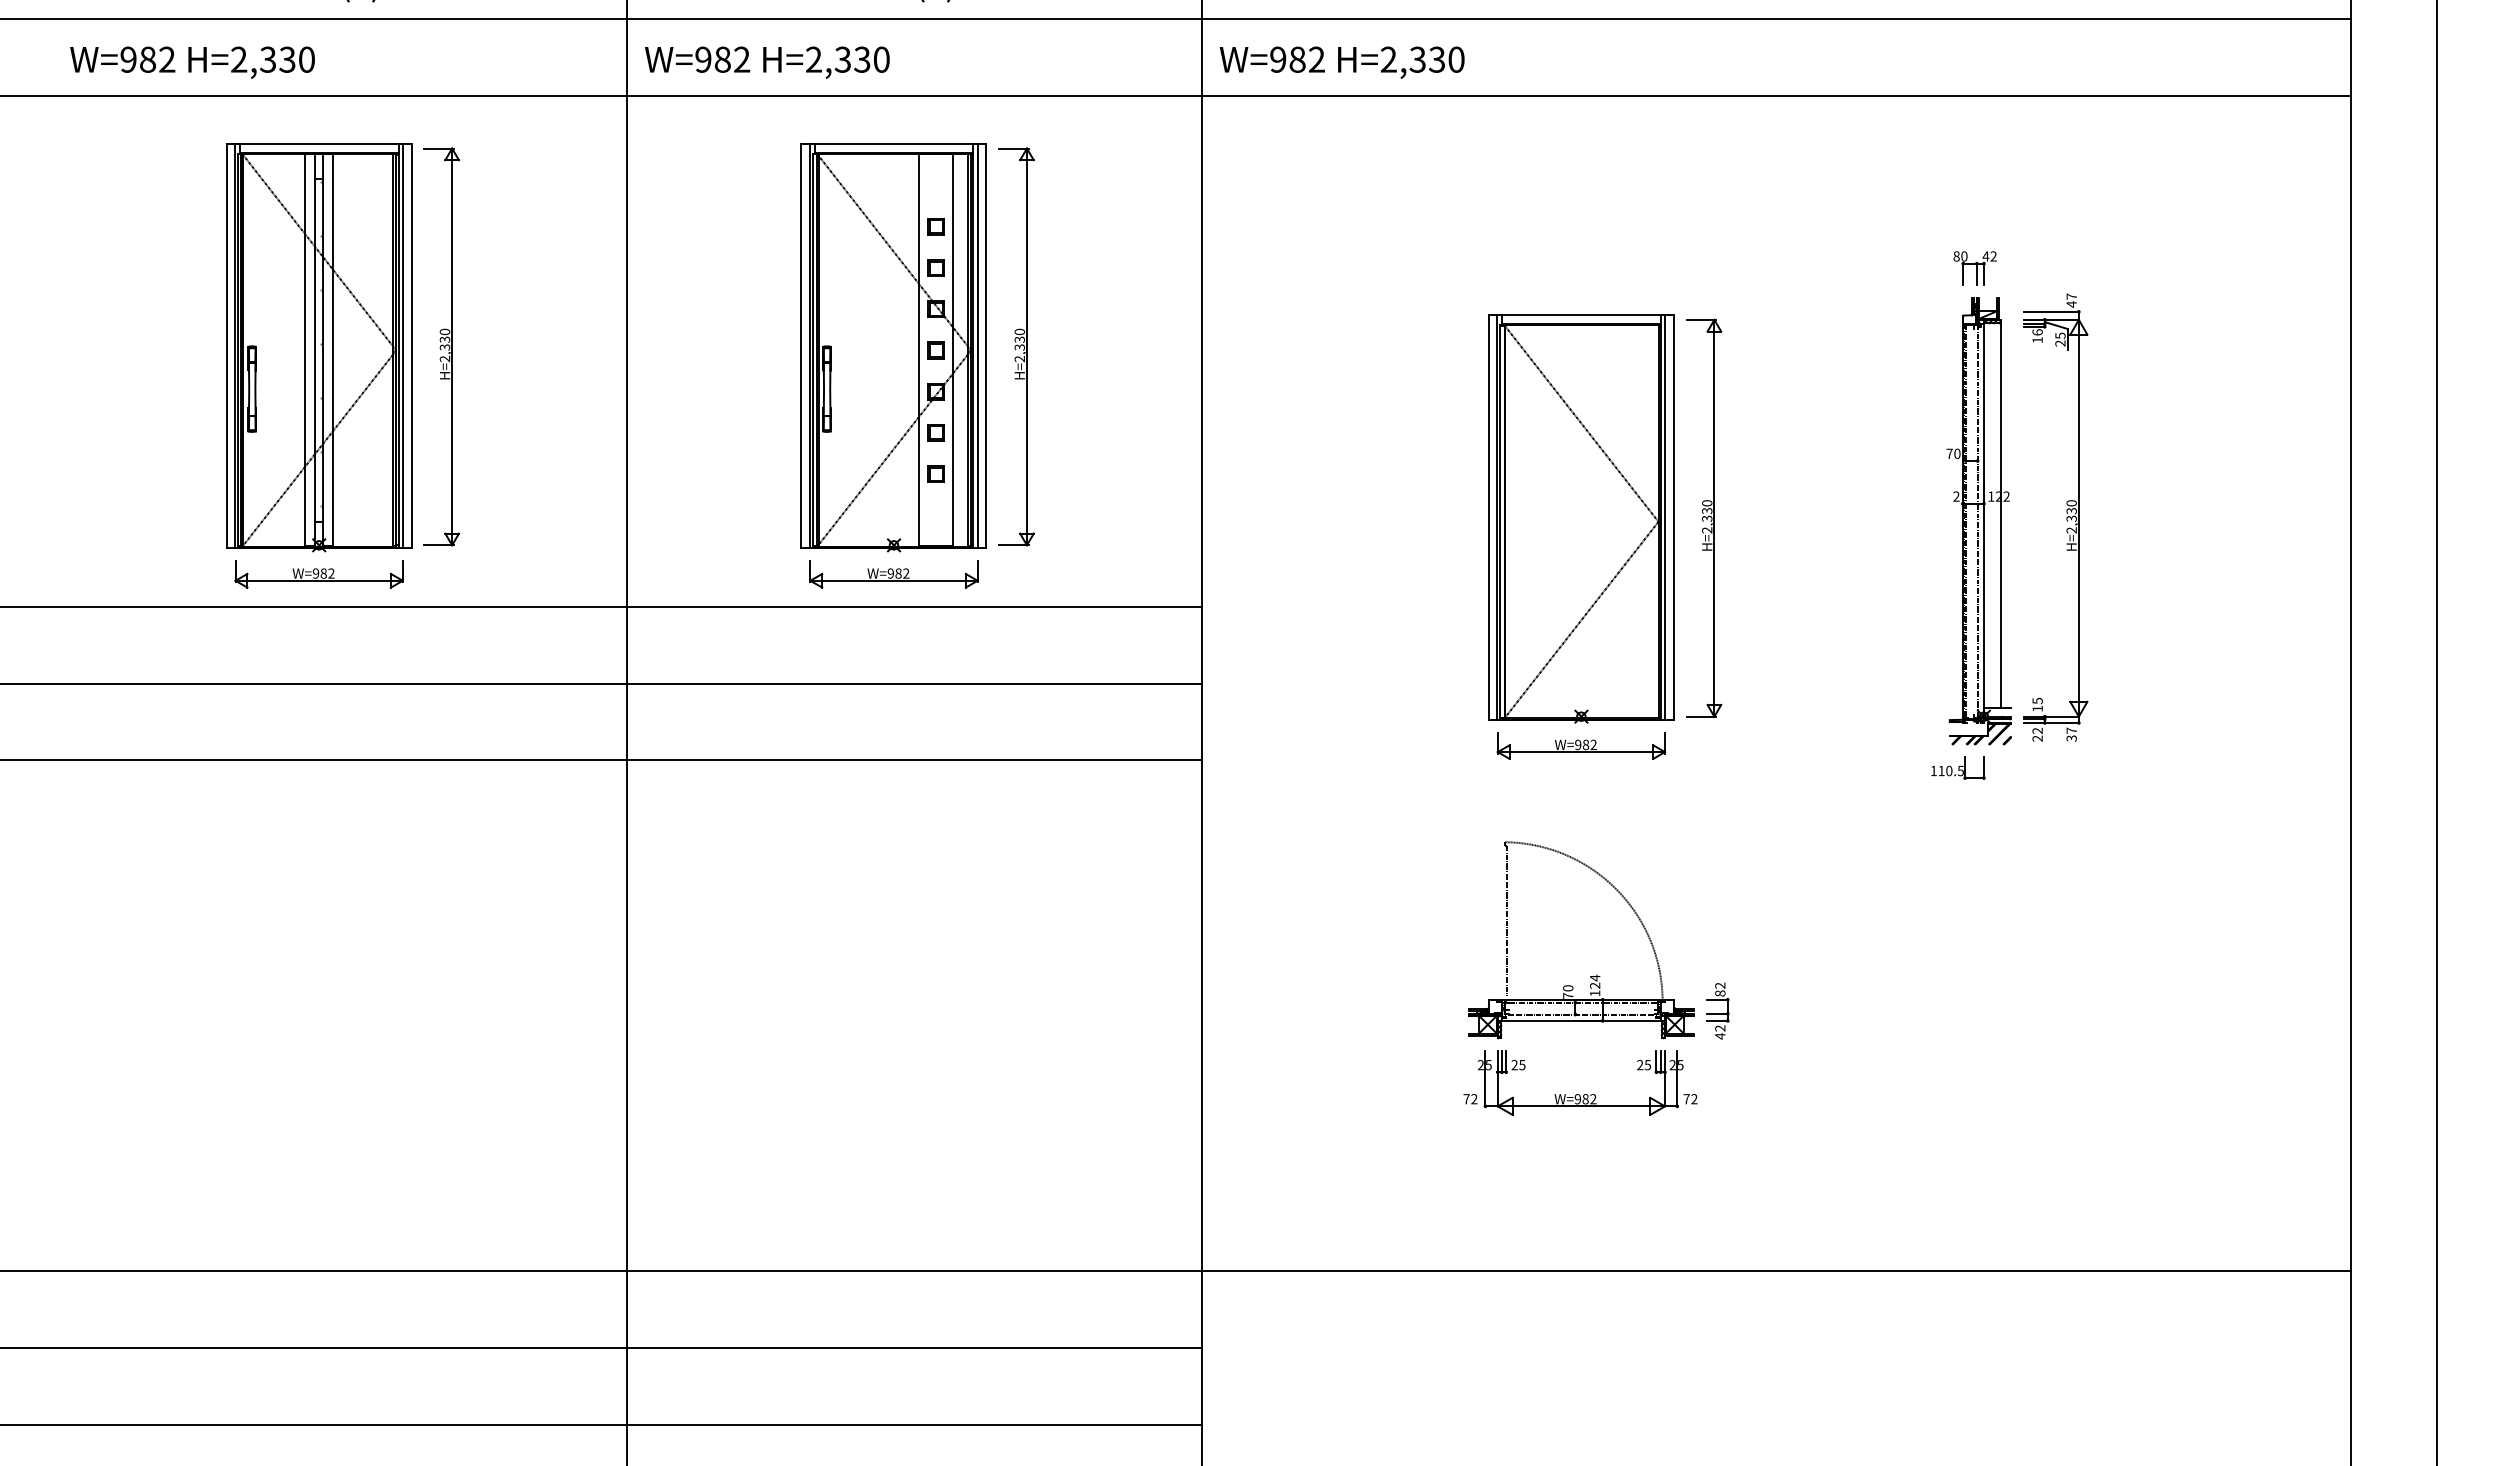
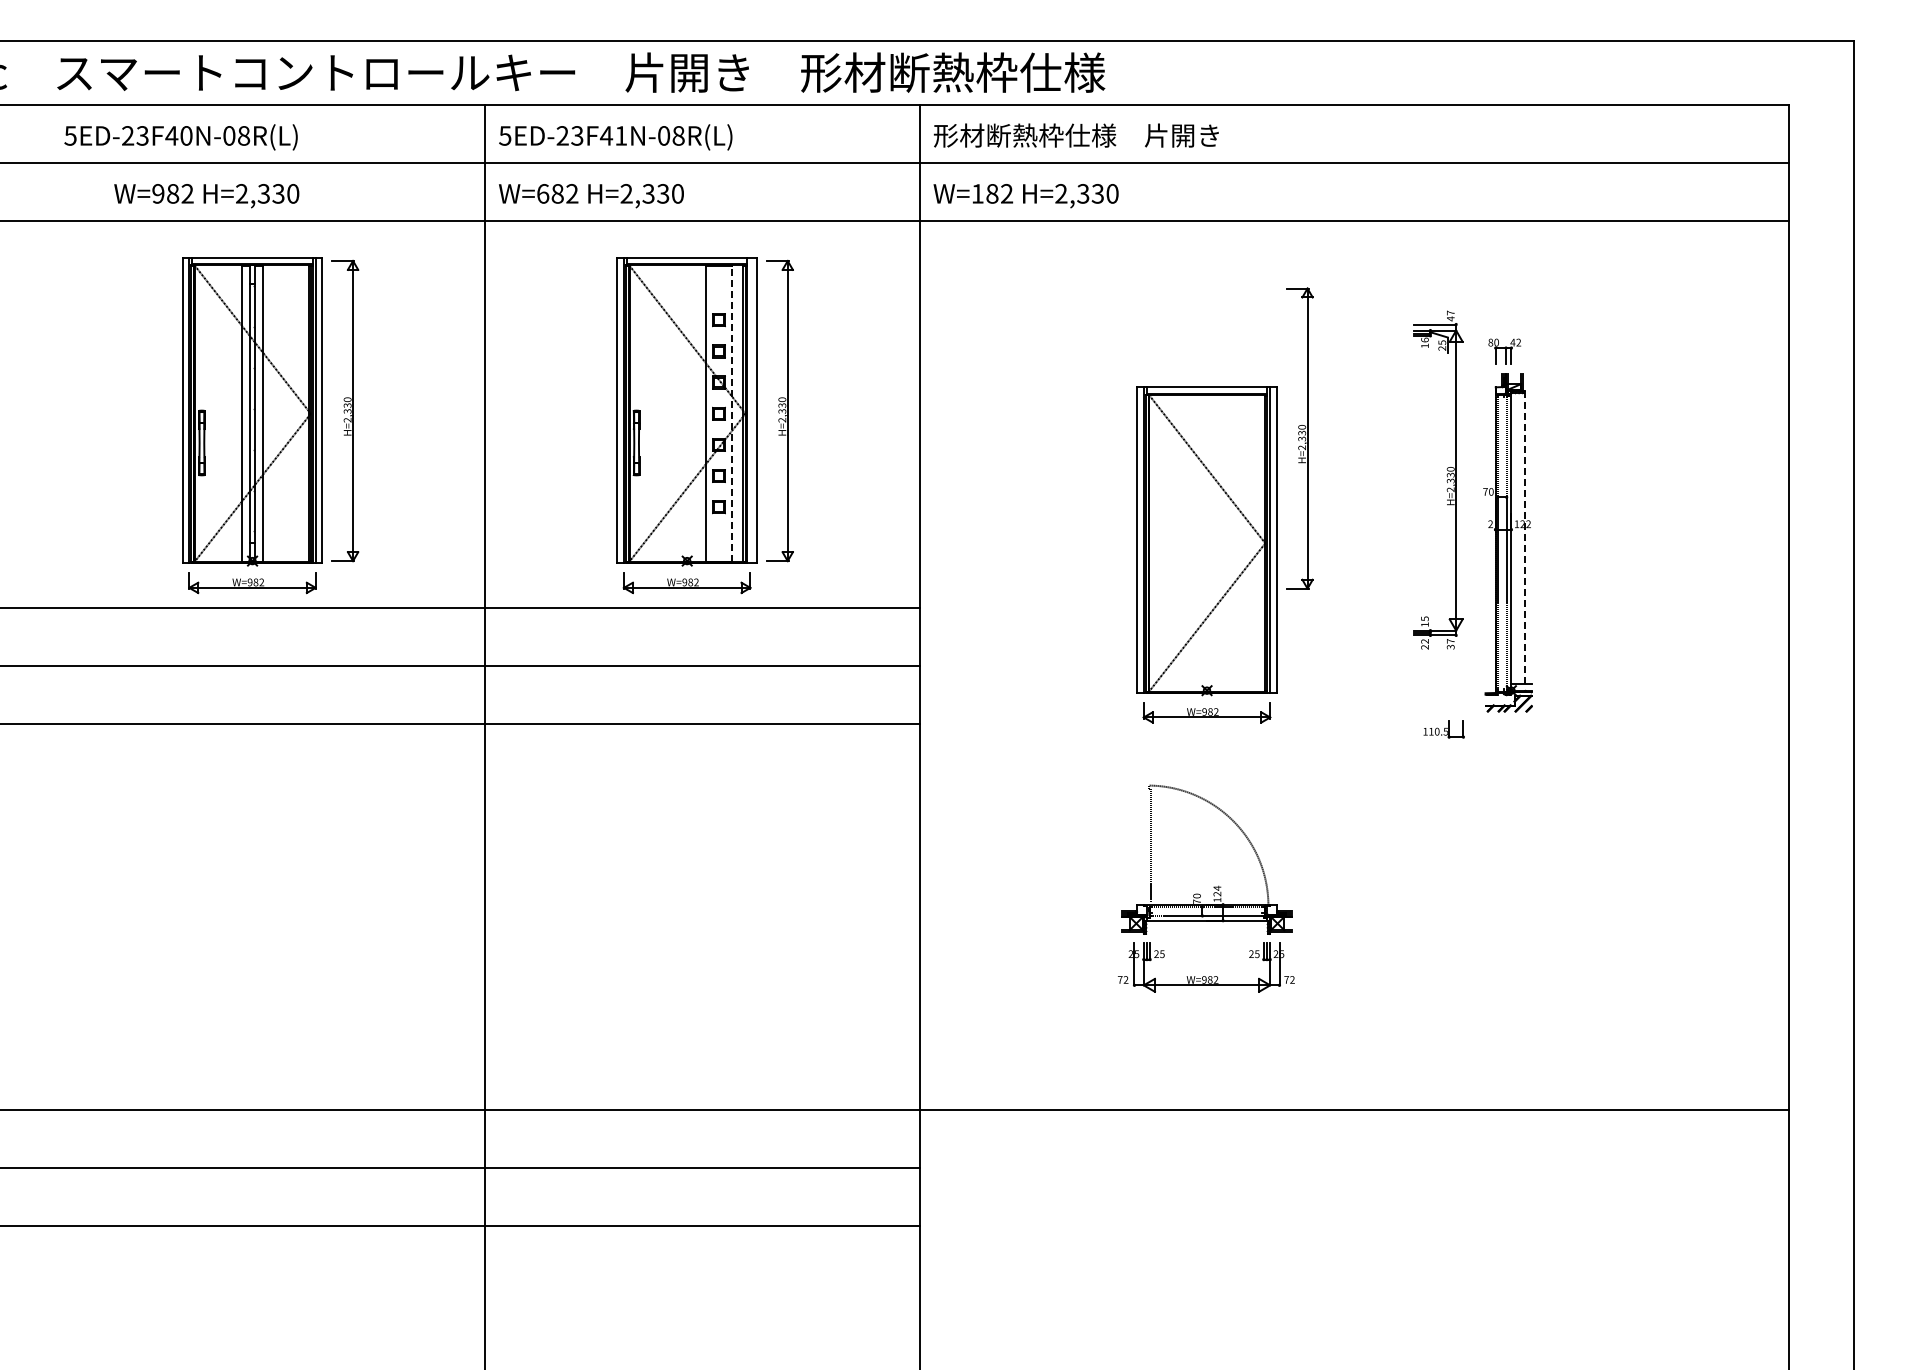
text: (703, 59) -> (543, 193), W=982 -> W=682
text: (1277, 59) -> (977, 193), W=982 -> W=182
text: (192, 63) -> (206, 196), moved
line: (977, 346) -> (750, 410), removed
line: (952, 350) -> (731, 413), solid -> dashed
line: (2001, 514) -> (1524, 537), solid -> dashed
part: (1703, 518) -> (1299, 438), moved
part: (2066, 519) -> (1446, 481), moved
part: (1957, 768) -> (1443, 729), moved
part: (1718, 1010) -> (1310, 912), removed

